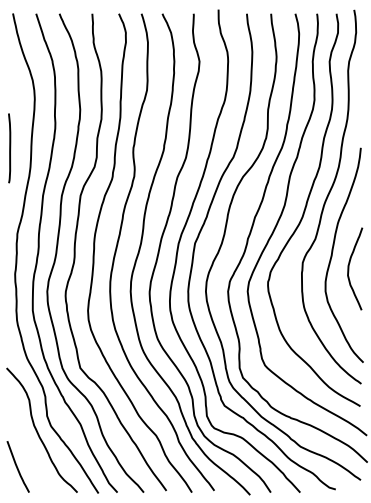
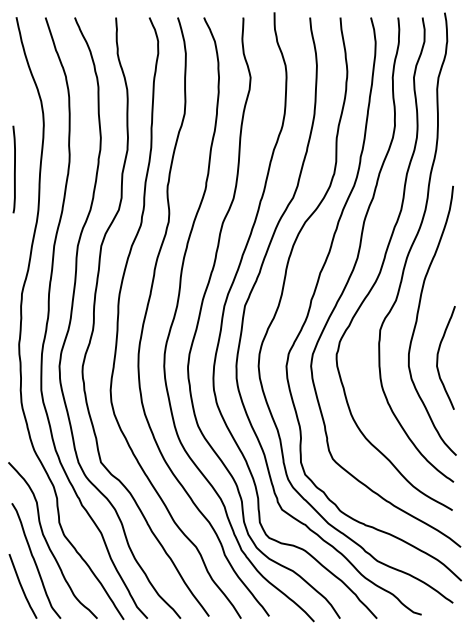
curve: (9, 148) -> (14, 169), moved
curve: (349, 268) -> (438, 357), moved
curve: (28, 446) -> (35, 560), added

